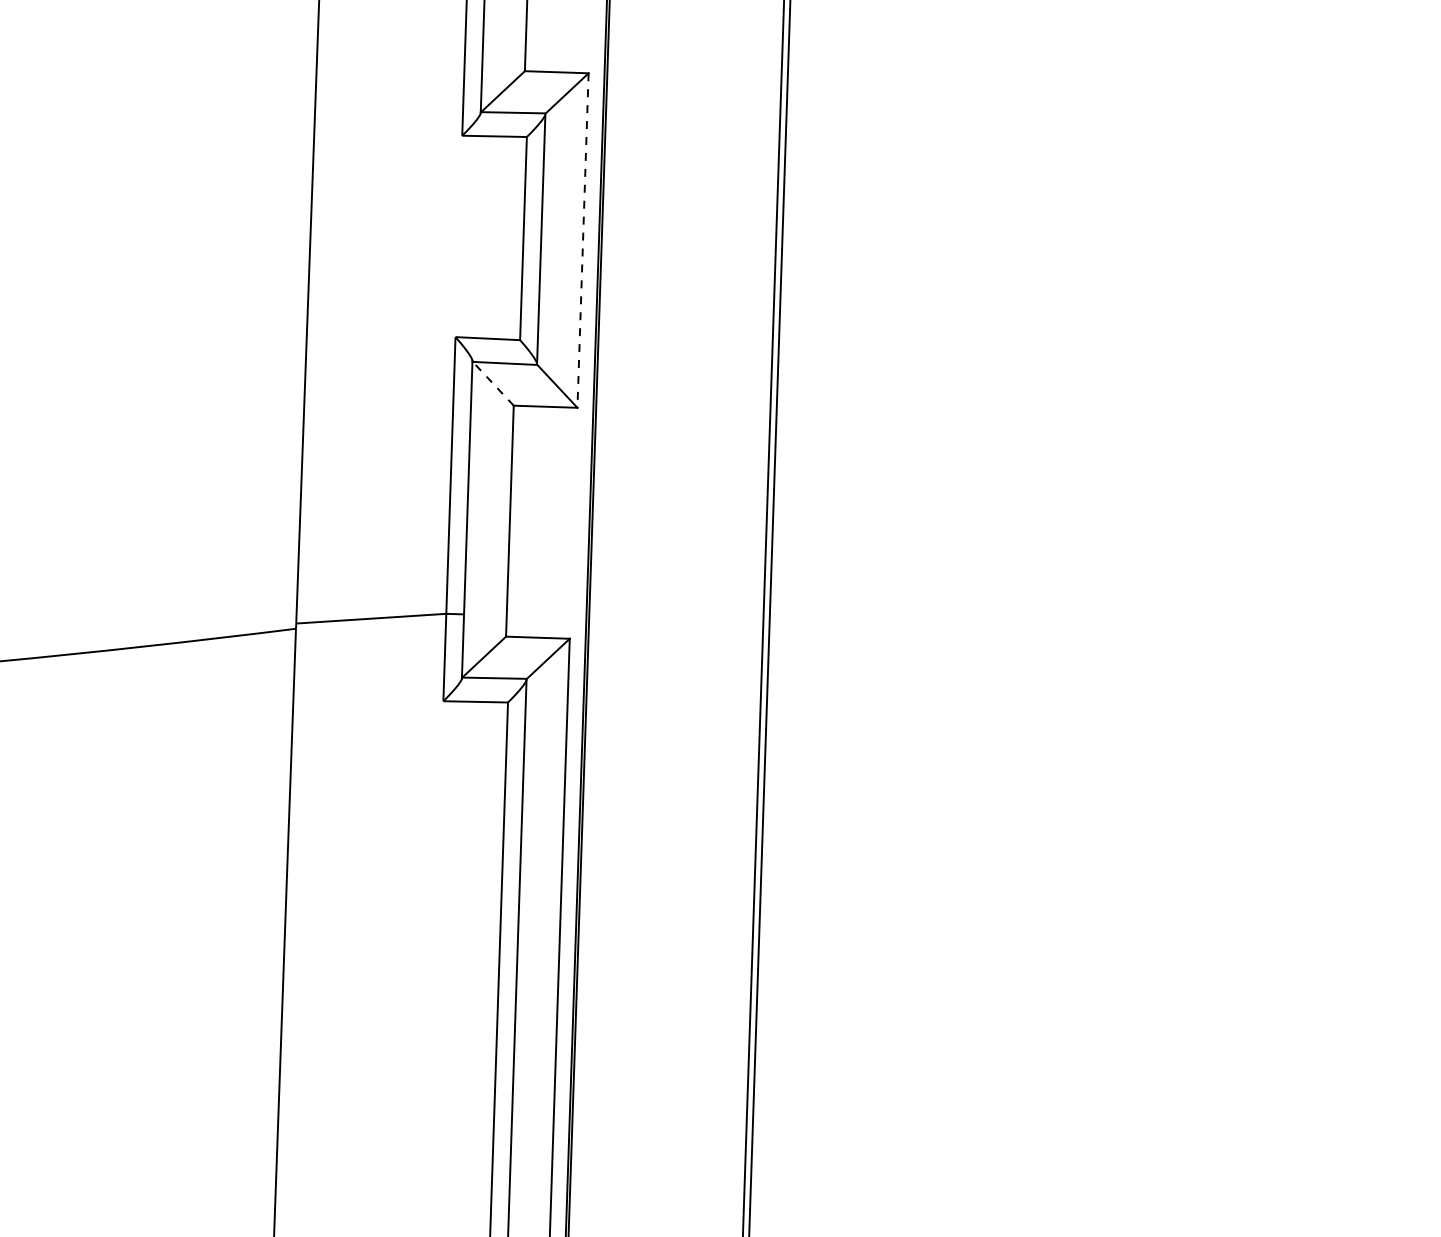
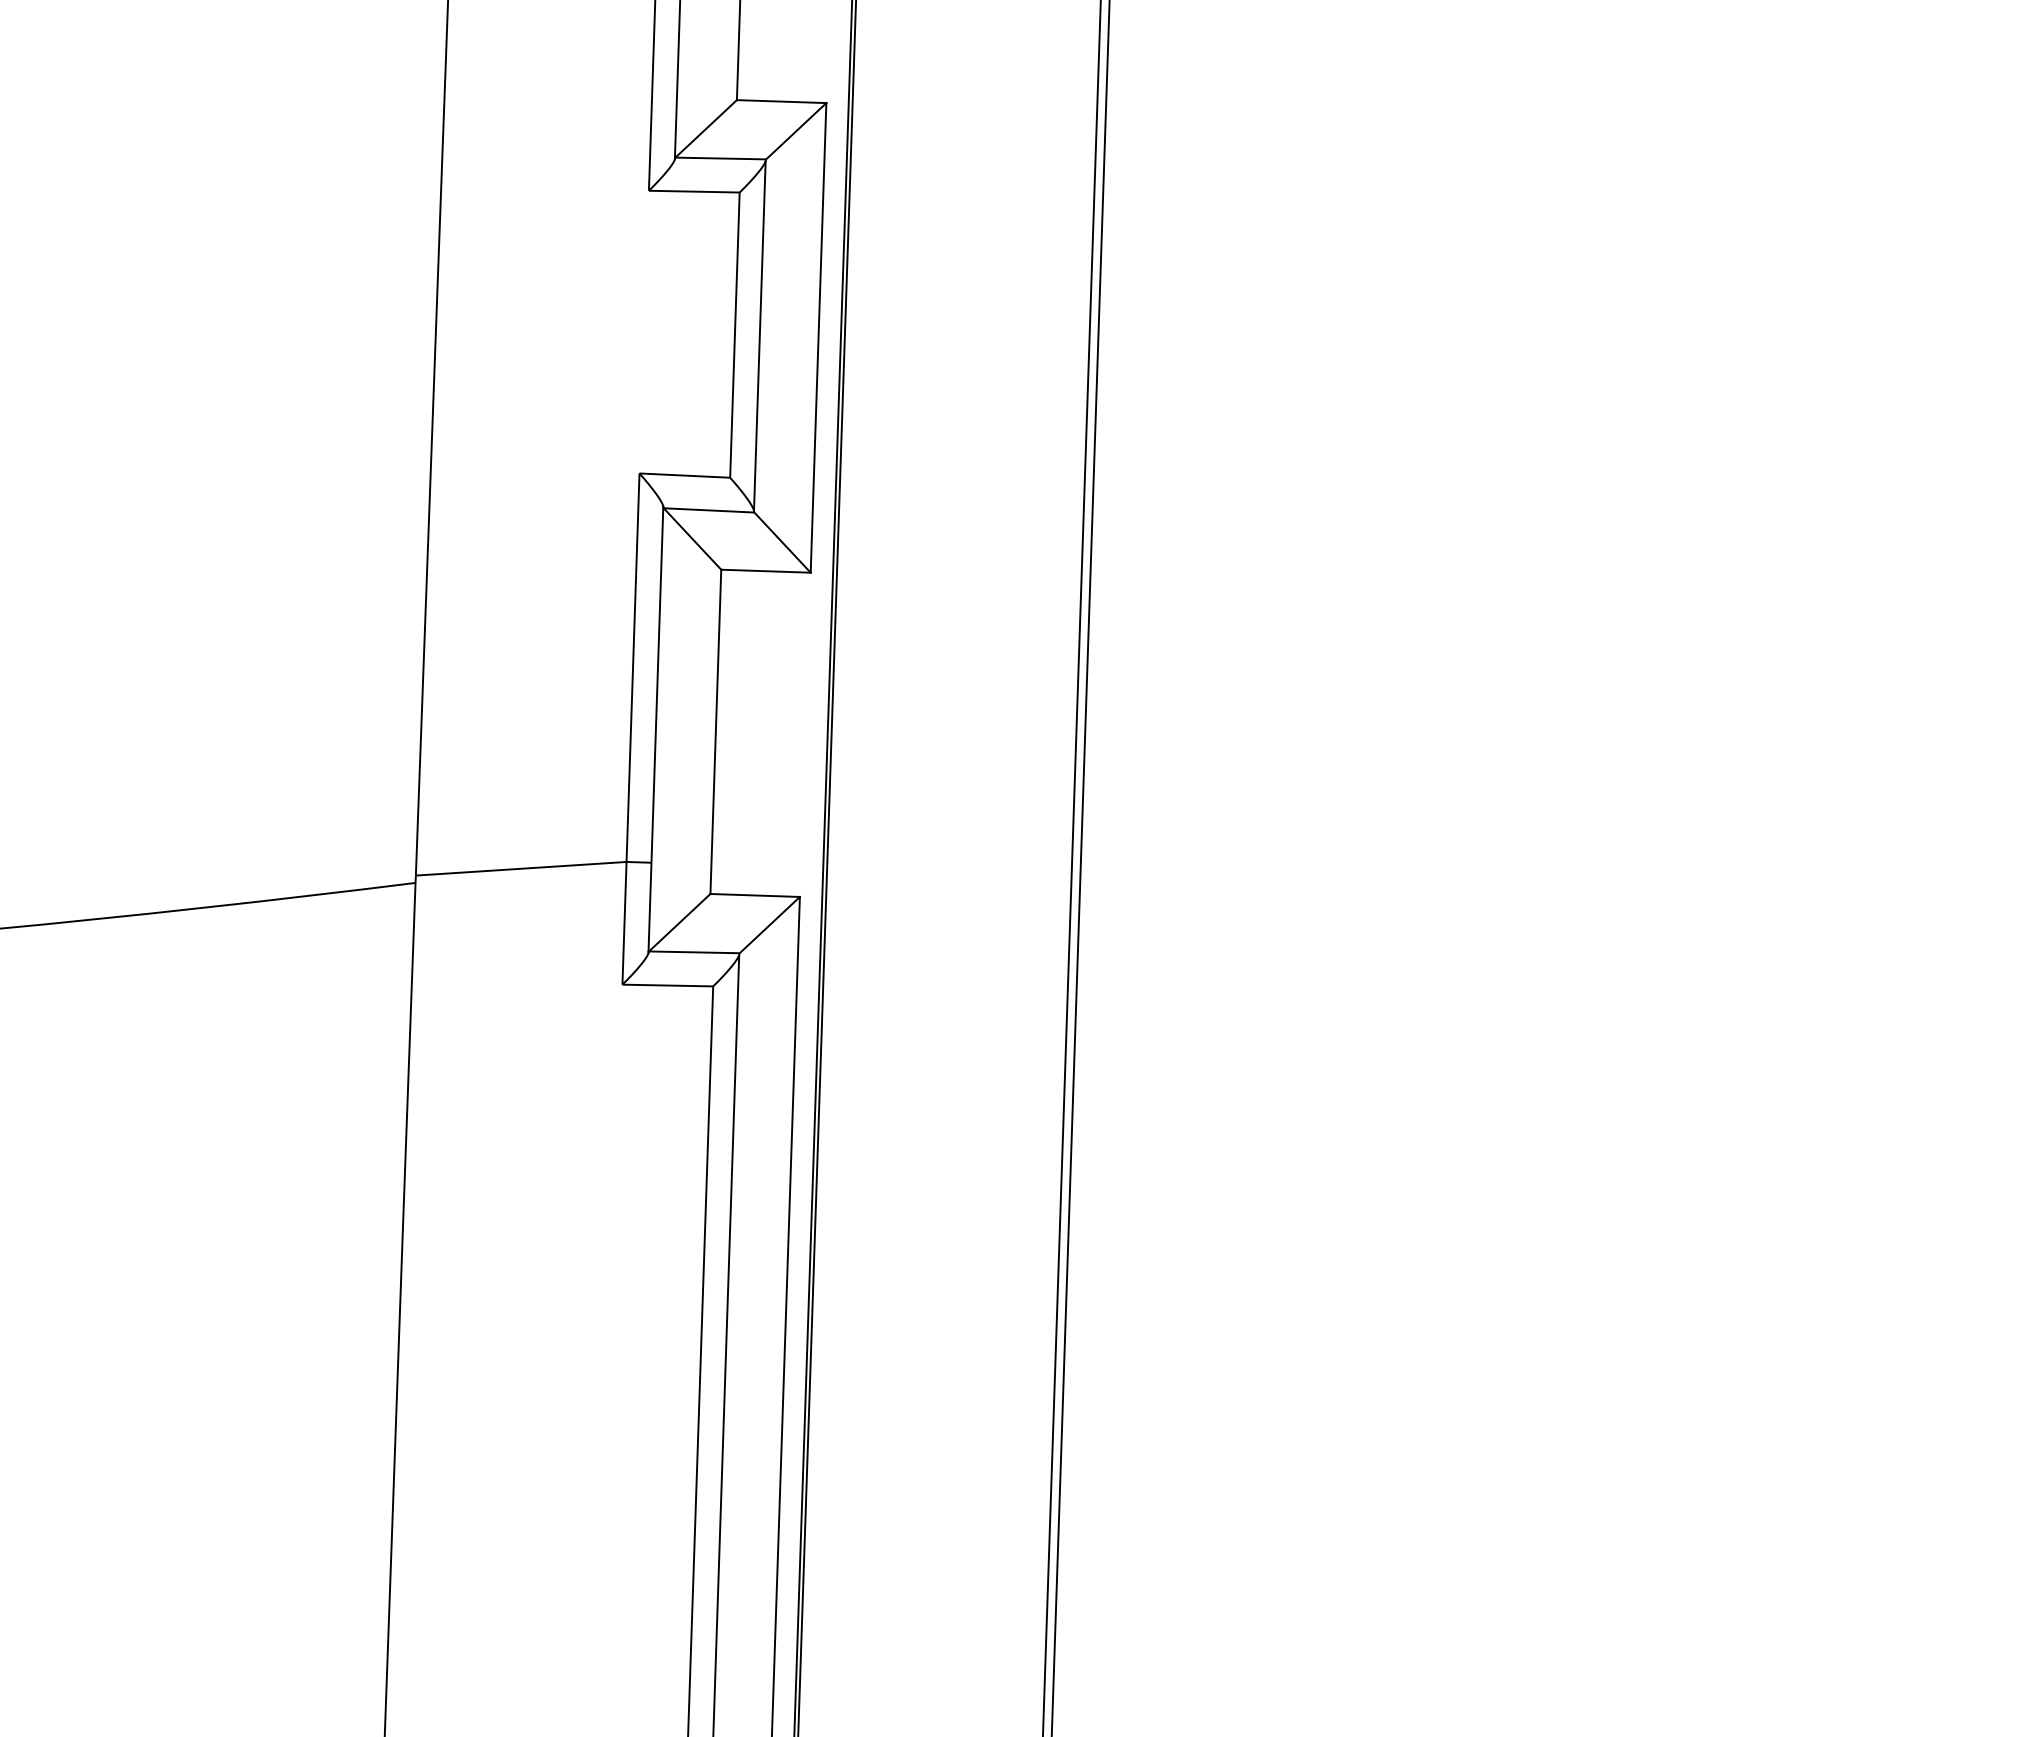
line: (583, 240) -> (818, 337), dashed -> solid
line: (493, 383) -> (692, 538), dashed -> solid

